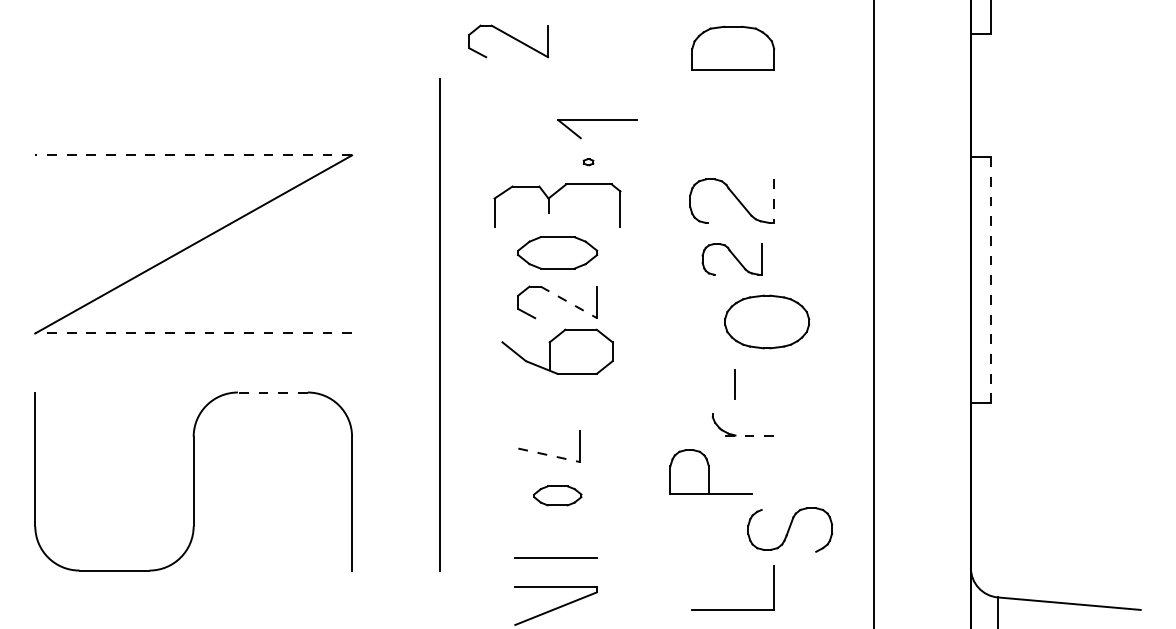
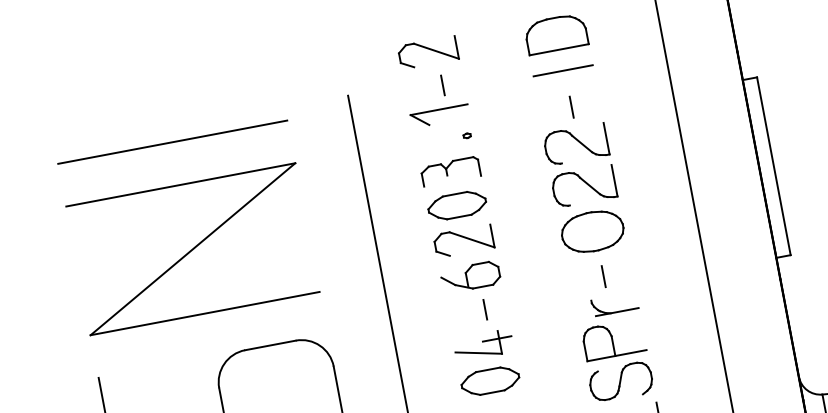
part: (508, 41) -> (428, 52), moved
line: (568, 88) -> (442, 85), added
line: (193, 96) -> (172, 142), added
line: (733, 99) -> (563, 70), added
part: (597, 120) -> (439, 109), moved
line: (734, 150) -> (571, 107), added
line: (193, 155) -> (180, 184), dashed -> solid
line: (774, 201) -> (606, 138), dashed -> solid
part: (557, 205) -> (450, 171), size x0.62
part: (731, 259) -> (583, 186), size x1.43
line: (990, 280) -> (773, 166), dashed -> solid
line: (569, 302) -> (472, 239), dashed -> solid
part: (767, 321) -> (592, 231), moved
line: (193, 333) -> (205, 313), dashed -> solid
part: (557, 351) -> (470, 276), size x0.71
line: (272, 392) -> (270, 345), dashed -> solid
line: (568, 398) -> (484, 309), added
line: (744, 435) -> (617, 312), dashed -> solid
line: (577, 441) -> (497, 339), added
line: (549, 455) -> (478, 353), dashed -> solid
part: (710, 471) -> (613, 339), moved
part: (557, 495) -> (490, 381), size x1.67
part: (790, 529) -> (621, 381), moved

